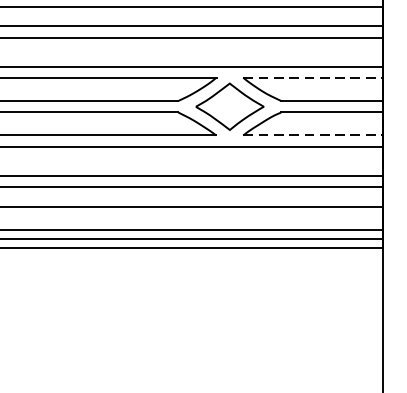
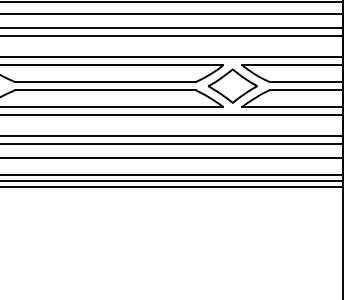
line: (314, 77) -> (293, 65), dashed -> solid
line: (314, 135) -> (293, 106), dashed -> solid

